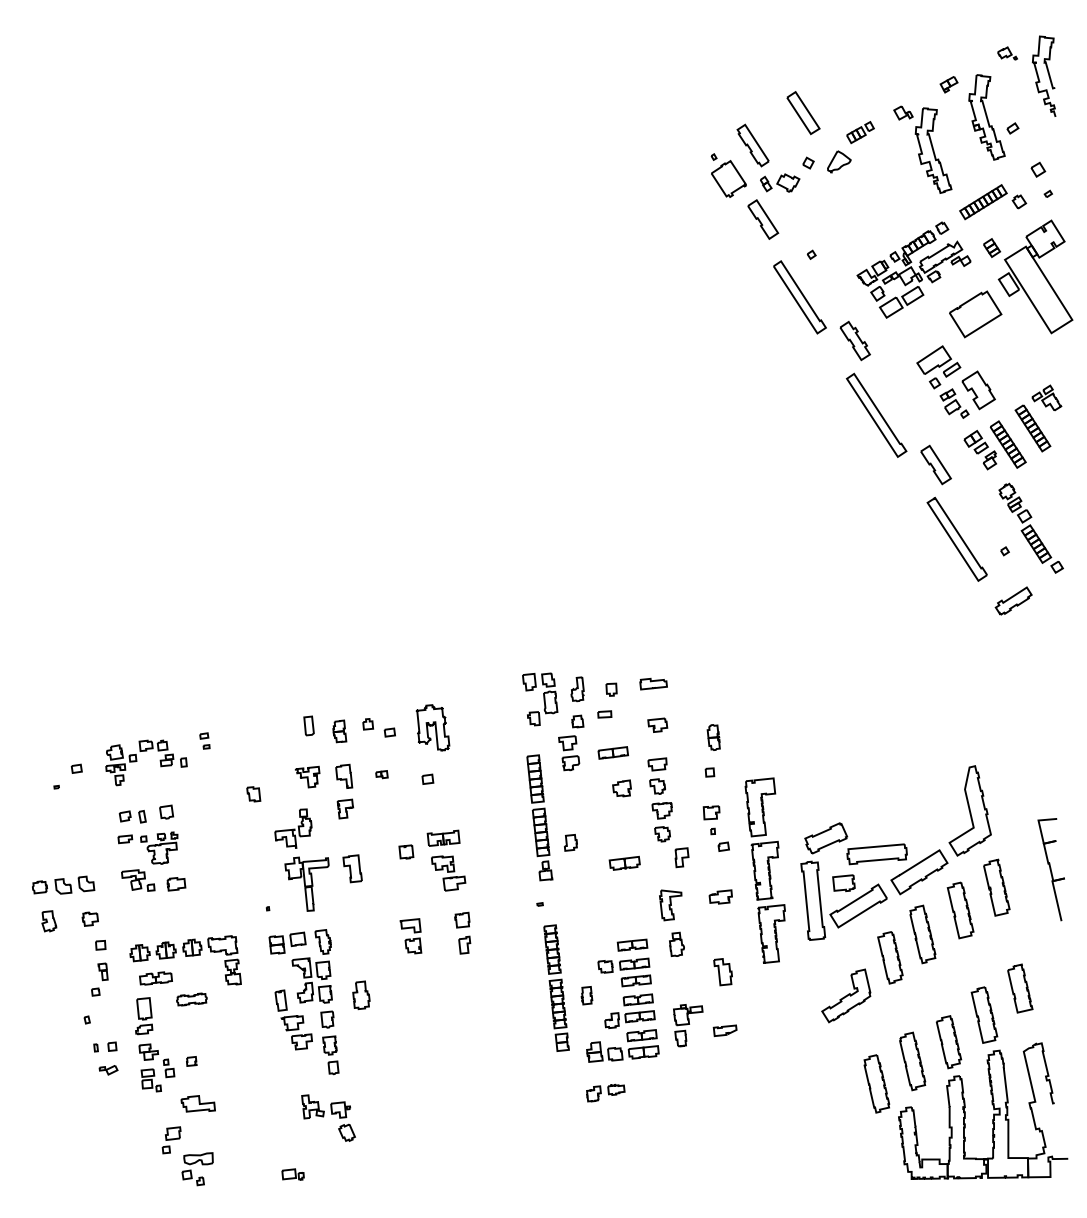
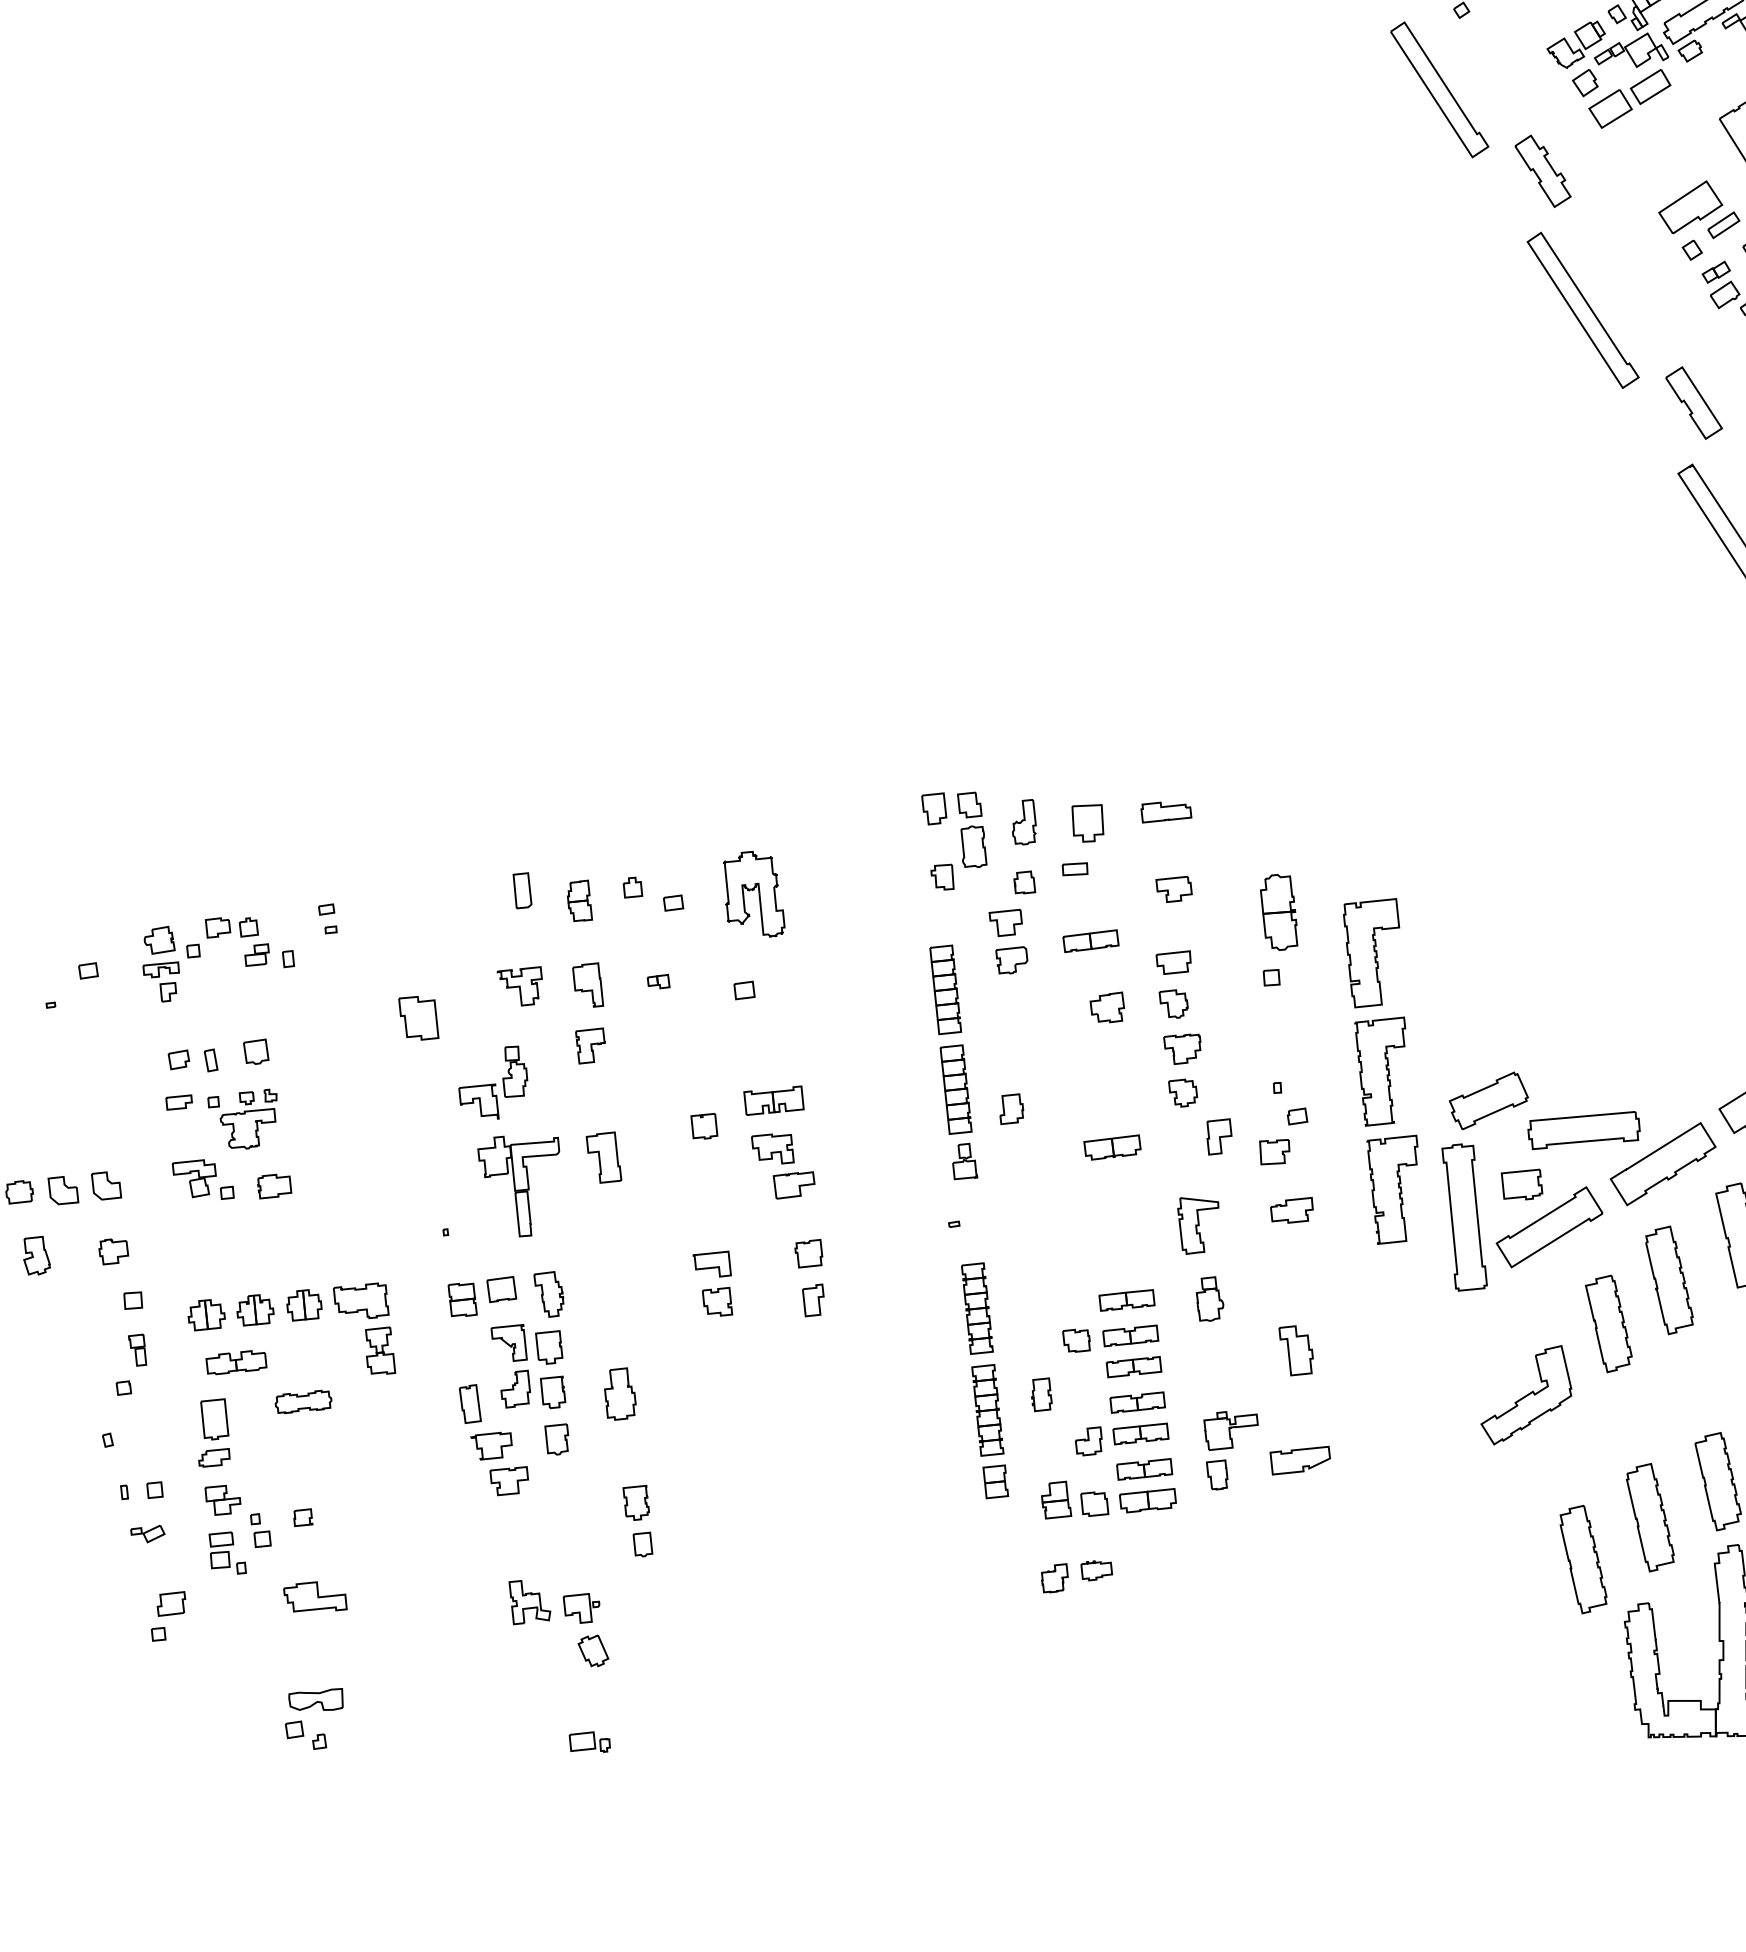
part: (611, 689) -> (1087, 822), size x1.6
part: (713, 737) -> (1278, 912), size x1.6
part: (253, 794) -> (418, 1018), size x1.6
part: (711, 812) -> (1274, 1151), moved
part: (764, 870) -> (1379, 1071), moved
part: (724, 1030) -> (1298, 1459), size x1.4
part: (330, 1055) -> (637, 1521), moved
part: (171, 1140) -> (168, 1616), moved
part: (292, 1174) -> (588, 1741), moved

